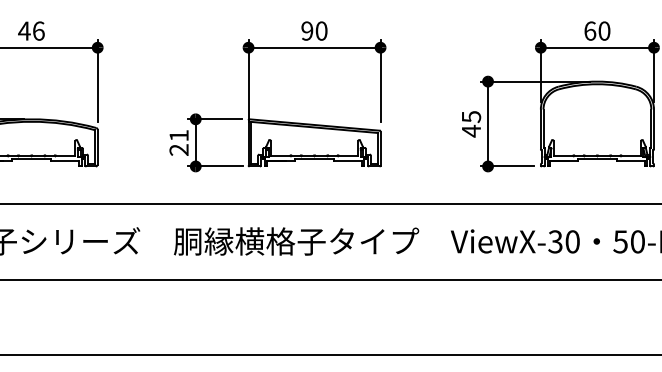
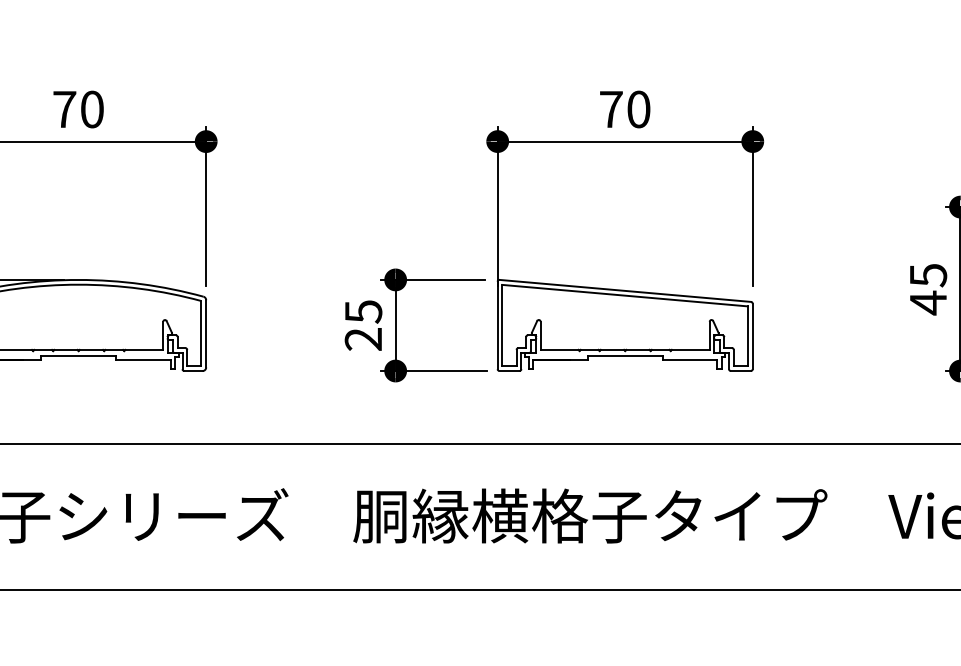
text: (31, 30) -> (78, 108), 46 -> 70
text: (307, 30) -> (611, 108), 90 -> 70
text: (178, 135) -> (362, 311), 21 -> 25

